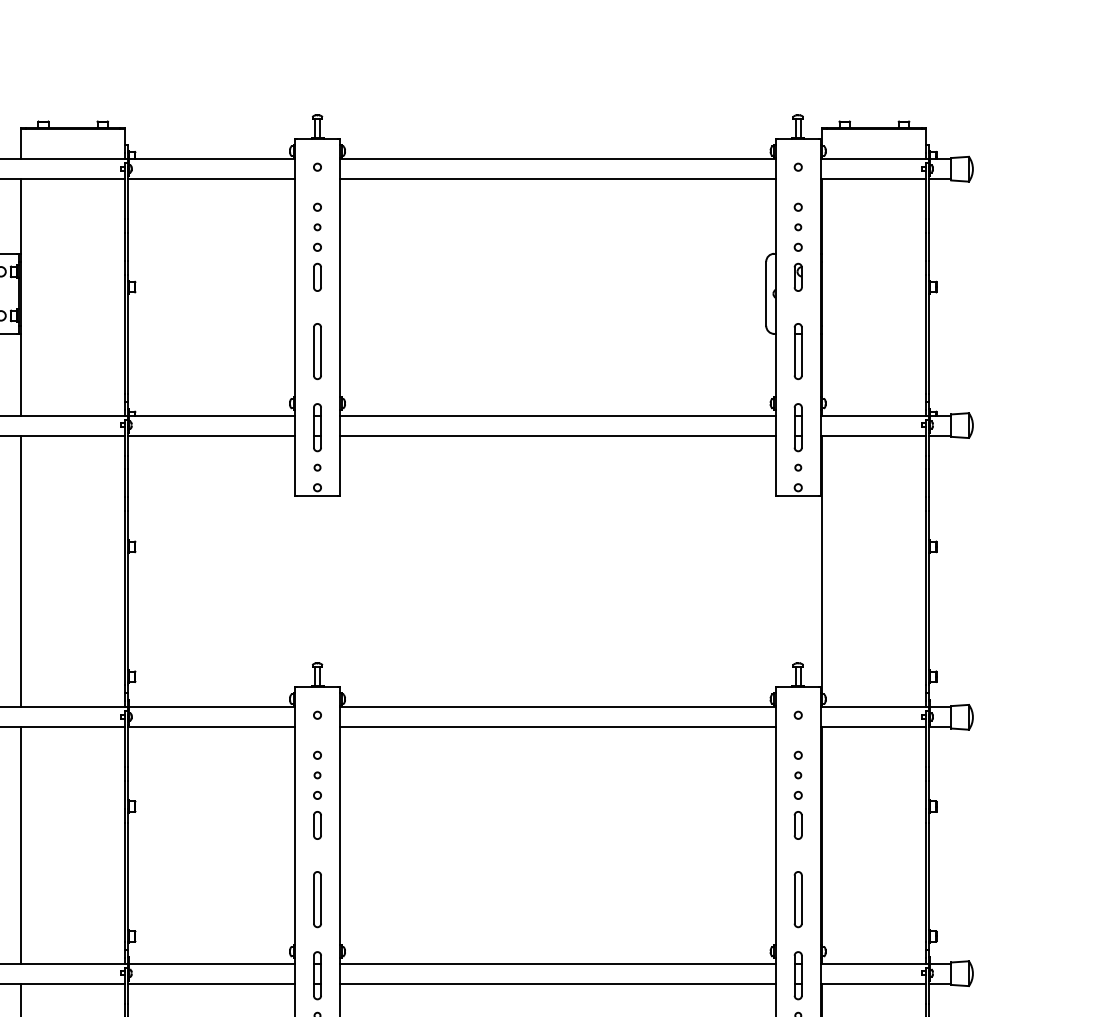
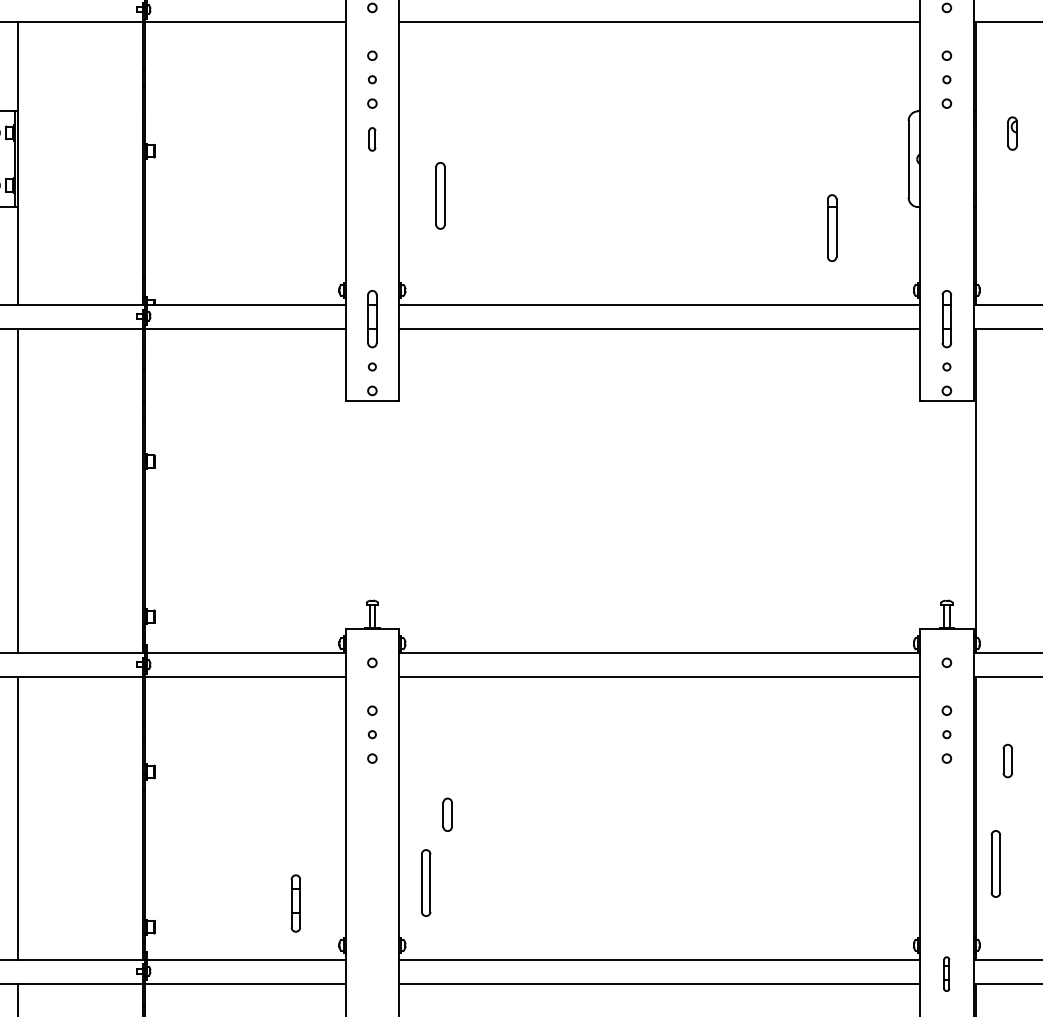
part: (317, 276) -> (372, 138), size x0.7
part: (797, 276) -> (1011, 132), moved
part: (317, 351) -> (440, 195), moved
part: (797, 351) -> (831, 228), moved
part: (317, 825) -> (447, 814), moved
part: (797, 825) -> (1006, 761), moved
part: (317, 899) -> (426, 882), moved
part: (797, 899) -> (994, 863), moved
part: (317, 975) -> (295, 903), moved
part: (797, 975) -> (945, 973), size x0.6

